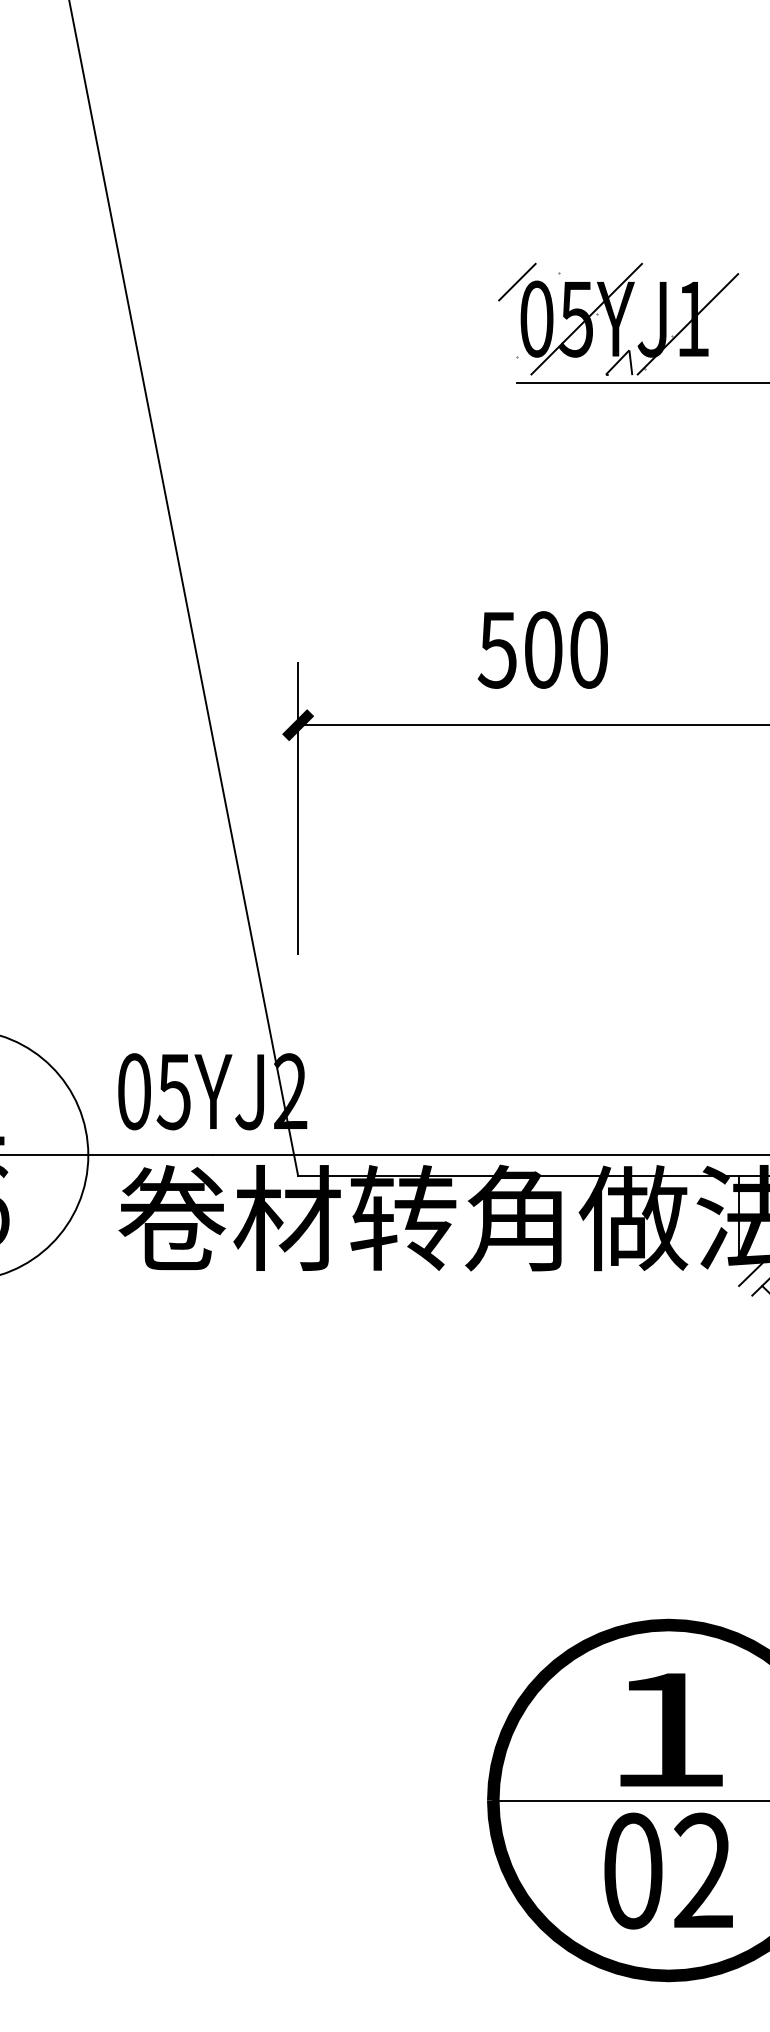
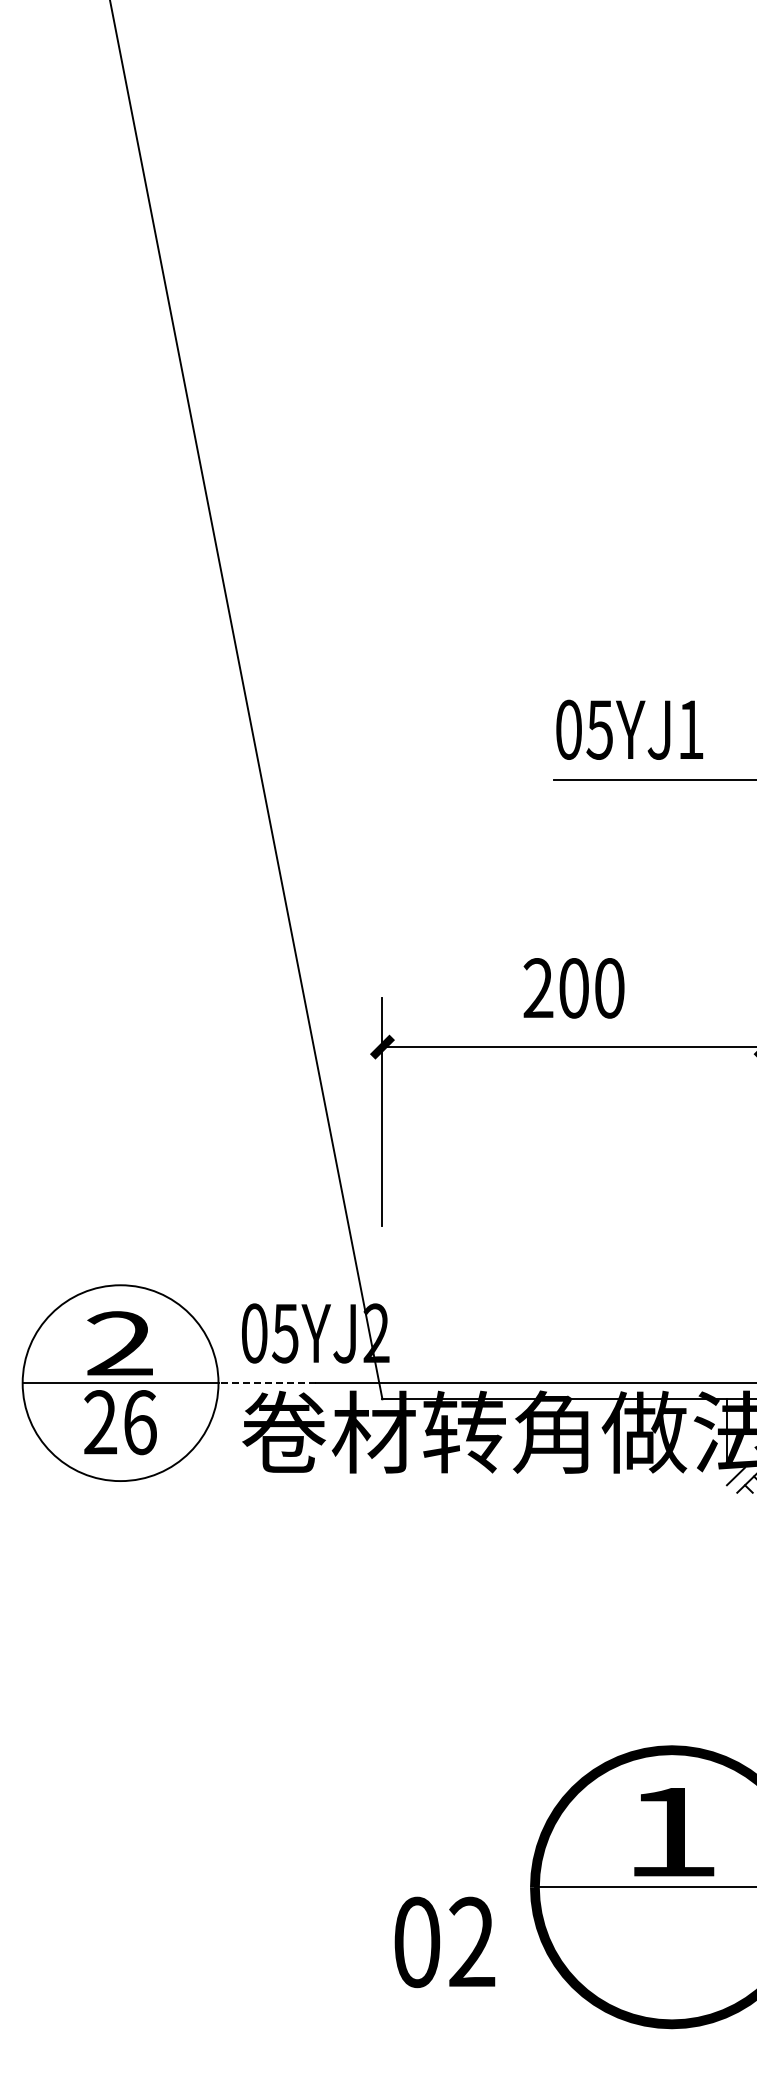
hatch: (618, 318) -> (632, 729), removed
text: (497, 650) -> (538, 988), 500 -> 200
line: (151, 1155) -> (267, 1383), solid -> dashed
text: (668, 1871) -> (444, 1942), moved

